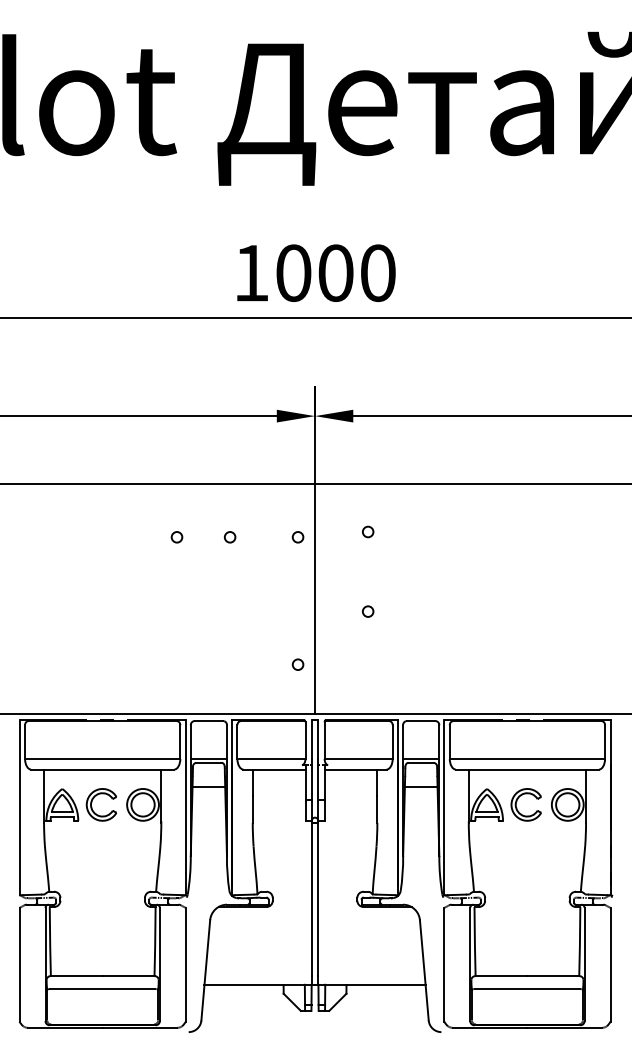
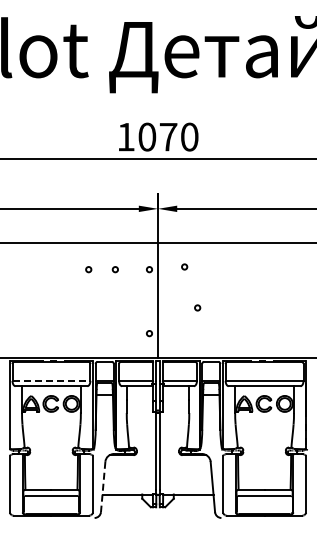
text: (335, 271) -> (168, 136), 1000 -> 1070
circle: (367, 610) -> (197, 307), moved
line: (102, 758) -> (51, 380), solid -> dashed
line: (206, 971) -> (103, 487), solid -> dashed

